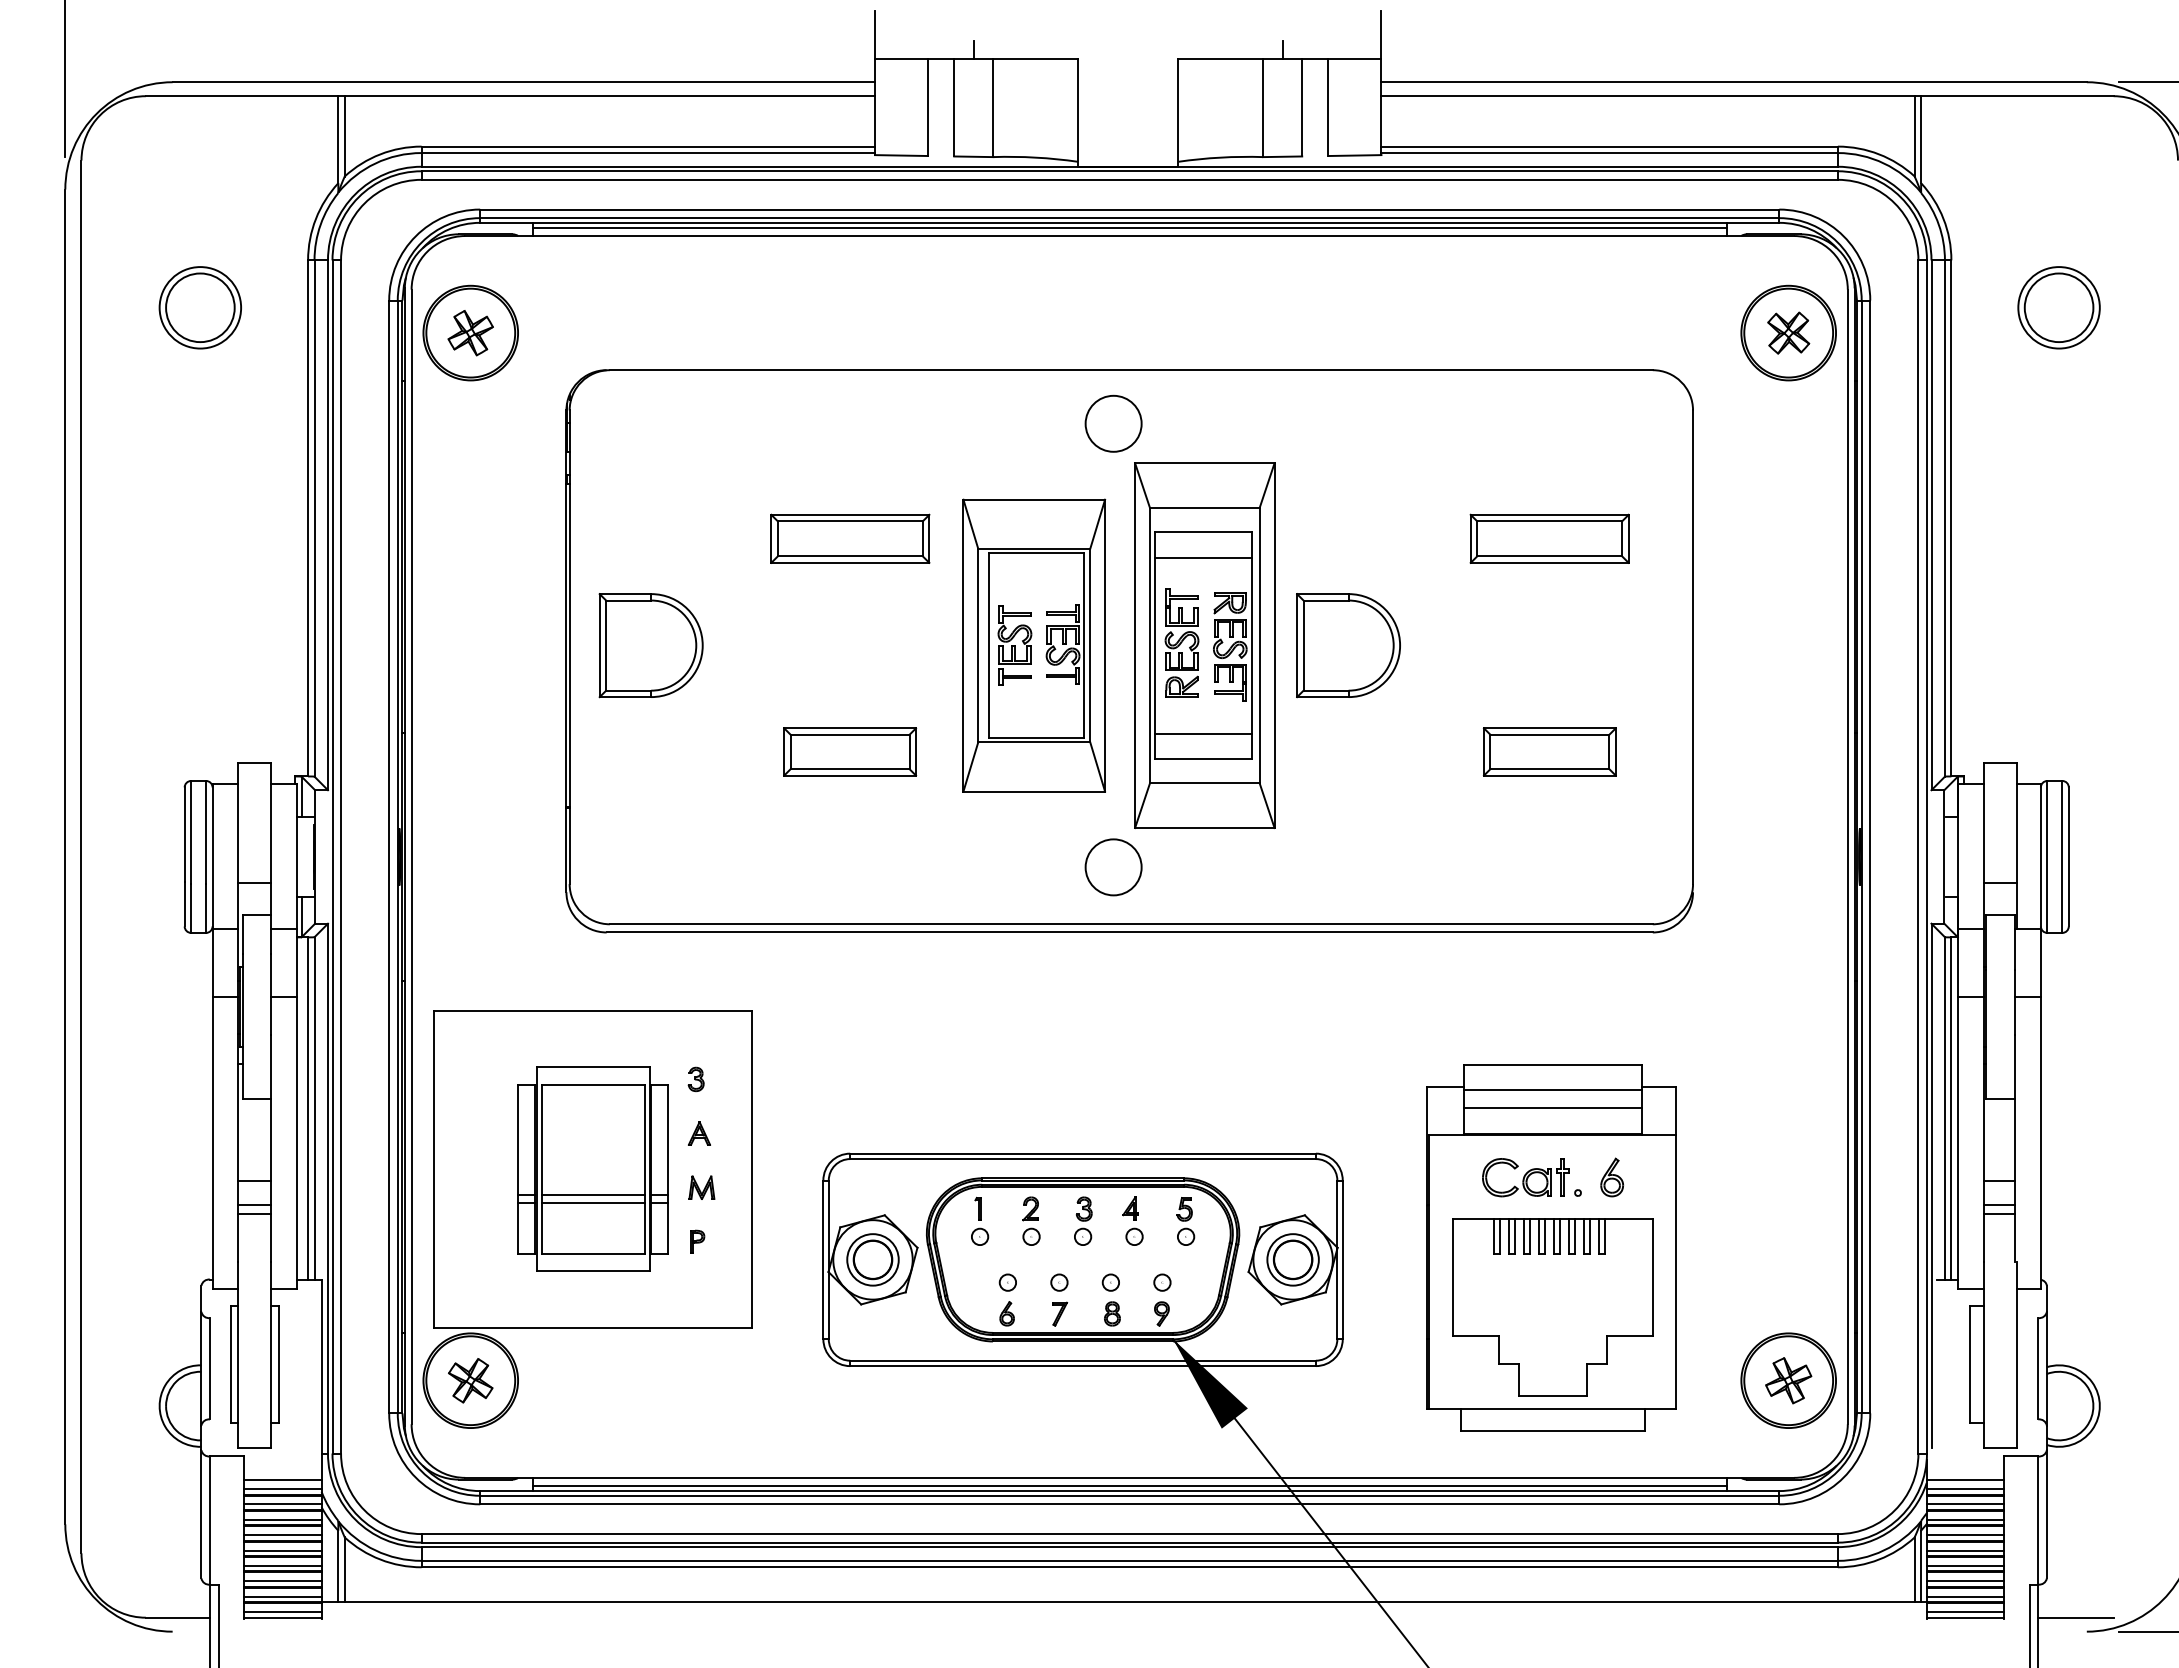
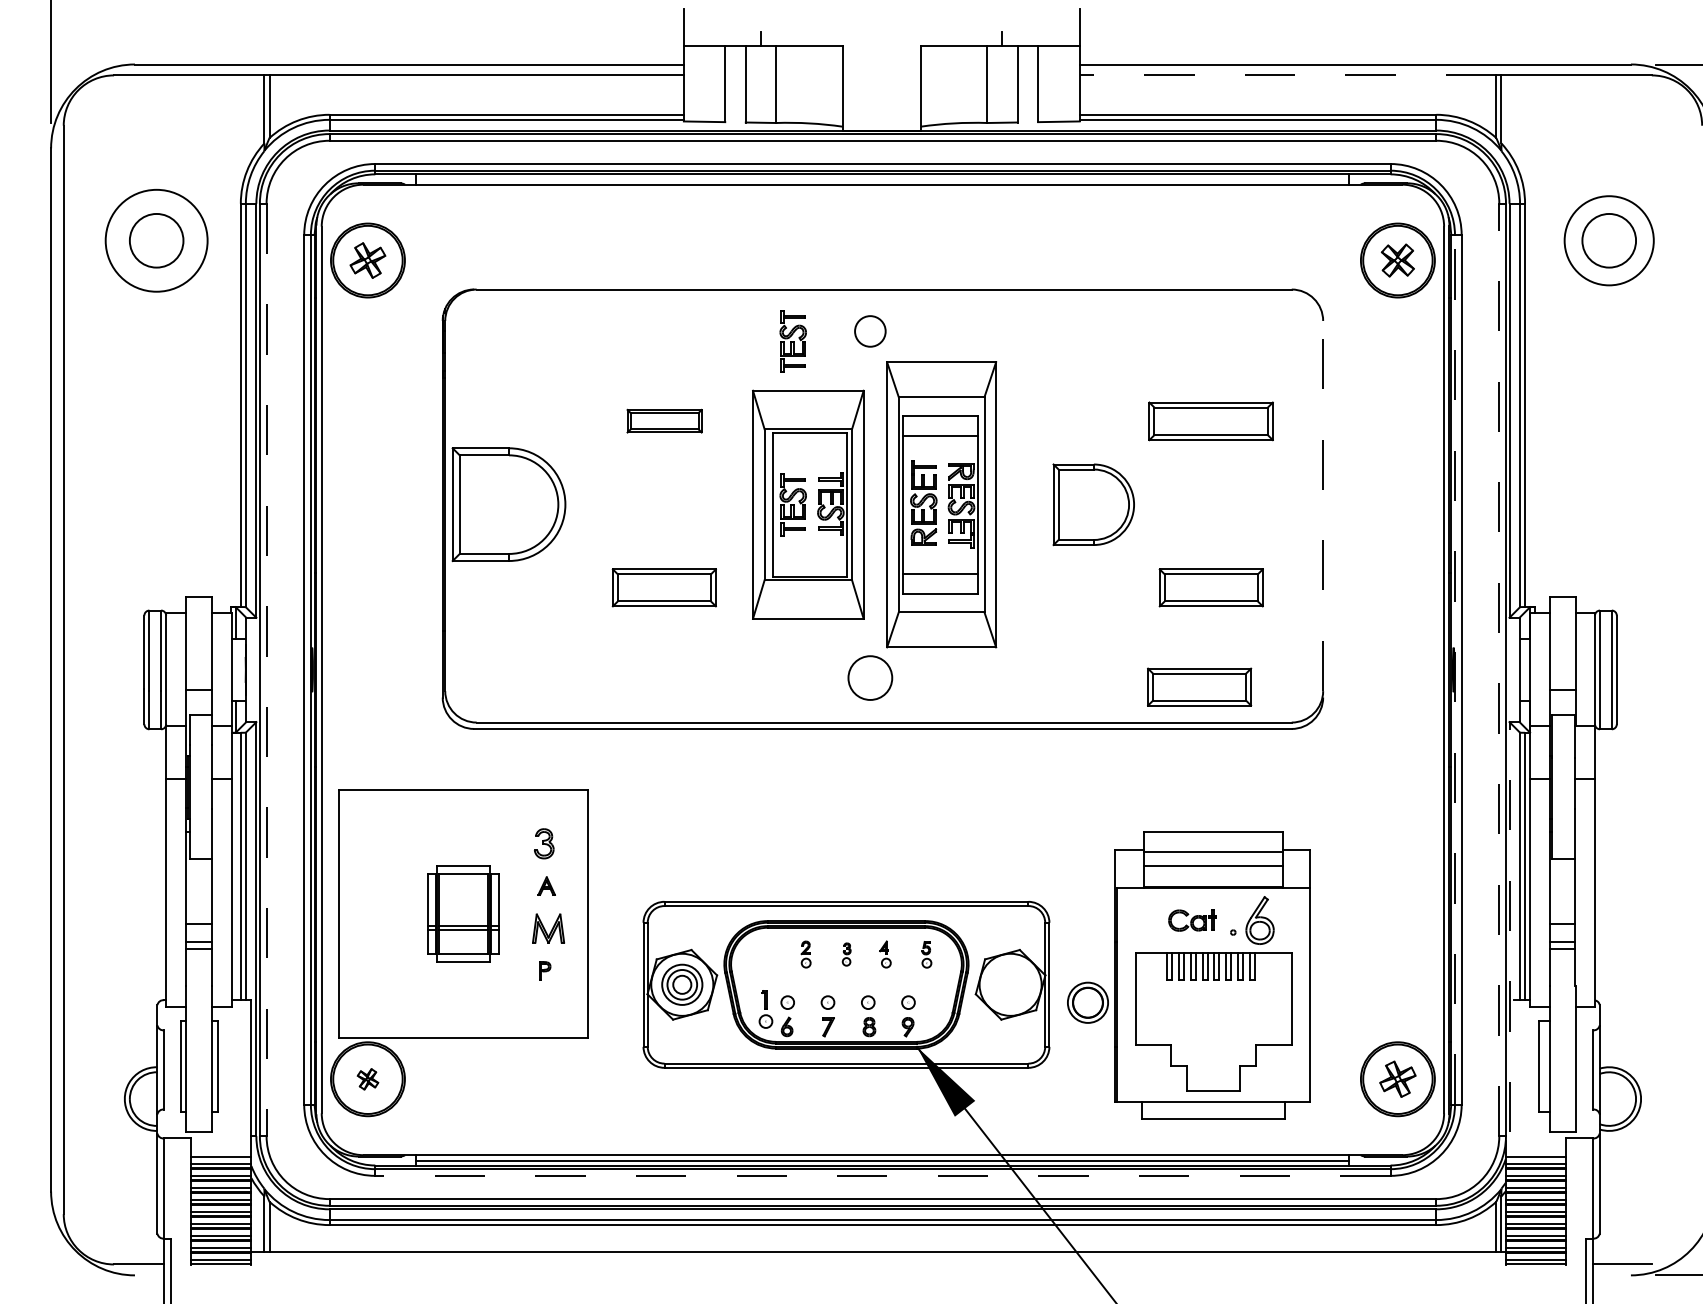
line: (1648, 96) -> (1288, 75), solid -> dashed
line: (1129, 228) -> (882, 178), removed
circle: (200, 307) -> (156, 240), size x1.6
circle: (2058, 307) -> (1608, 240), size x1.4
circle: (1113, 423) -> (870, 331), size x0.7
part: (1014, 436) -> (792, 341), added
part: (850, 538) -> (664, 421), size x0.6
part: (650, 645) -> (508, 504), size x1.4
part: (1348, 645) -> (1093, 504), moved
line: (1693, 647) -> (1323, 506), solid -> dashed
line: (341, 856) -> (266, 669), solid -> dashed
line: (1861, 856) -> (1454, 669), solid -> dashed
line: (1918, 856) -> (1499, 669), solid -> dashed
part: (1534, 878) -> (1199, 686), added
part: (695, 1079) -> (543, 843), size x1.6
part: (592, 1168) -> (463, 913), size x0.6
part: (1525, 1177) -> (1192, 920), size x0.7
part: (1611, 1177) -> (1259, 920), size x1.6
line: (1931, 1185) -> (1509, 926), solid -> dashed
part: (701, 1187) -> (548, 928), size x1.6
part: (980, 1220) -> (766, 1008), moved
part: (1031, 1220) -> (806, 954), size x0.7
part: (1083, 1220) -> (846, 954), size x0.6
part: (1132, 1220) -> (885, 954), size x0.7
part: (1185, 1221) -> (926, 954), size x0.7
circle: (872, 1259) -> (681, 984), size x0.6
part: (1292, 1259) -> (1087, 1002), moved
part: (470, 1380) -> (367, 1079), size x0.6
line: (1129, 1504) -> (882, 1175), solid -> dashed

